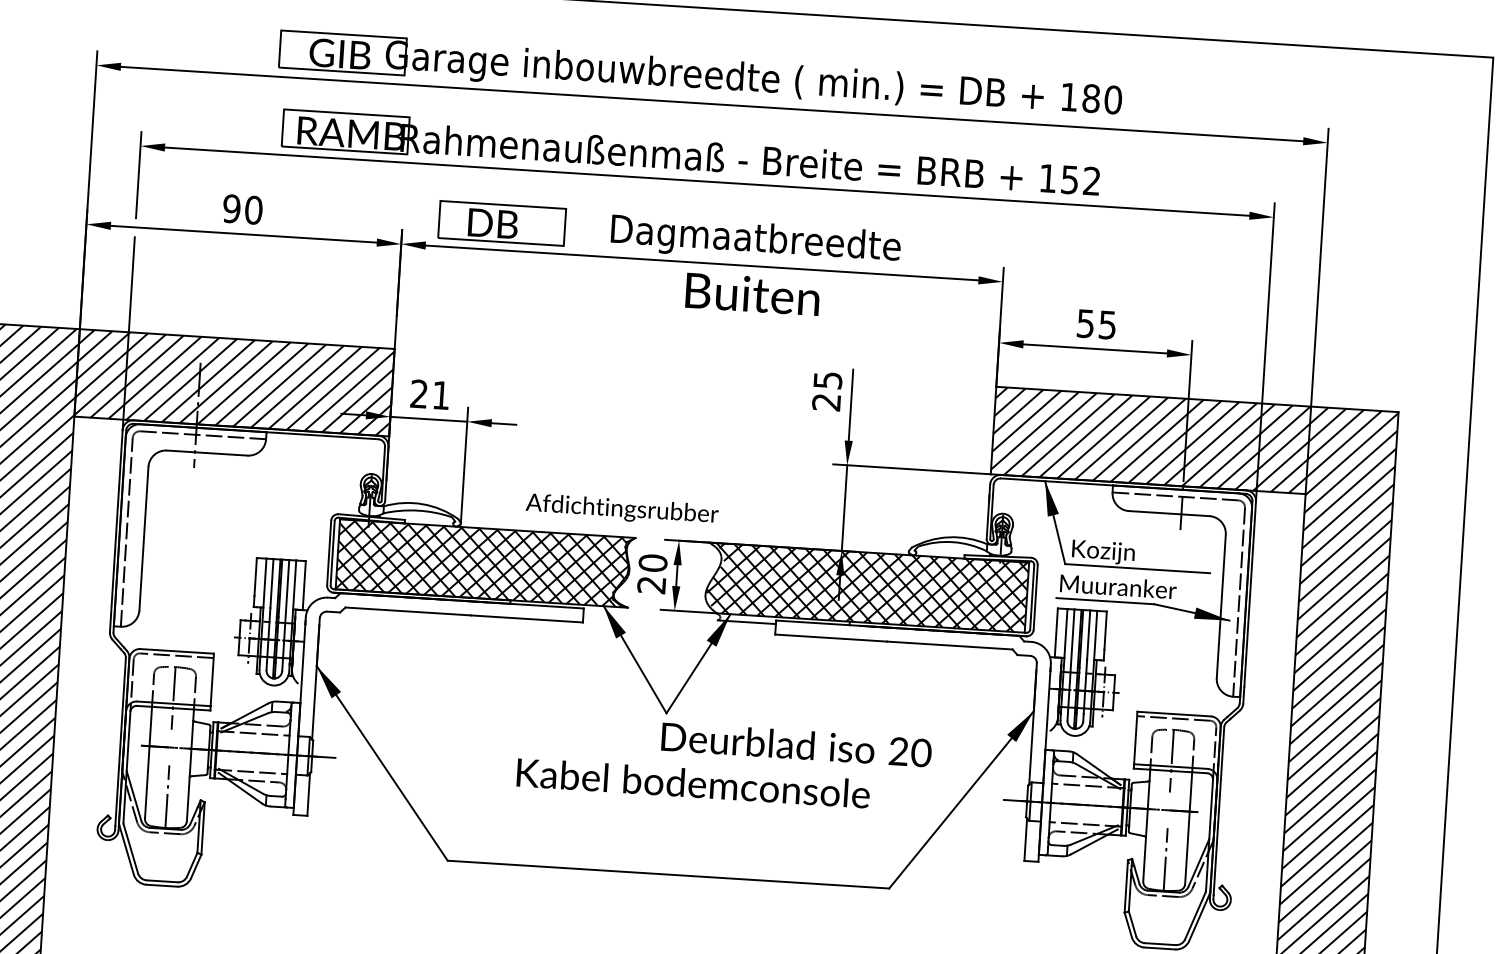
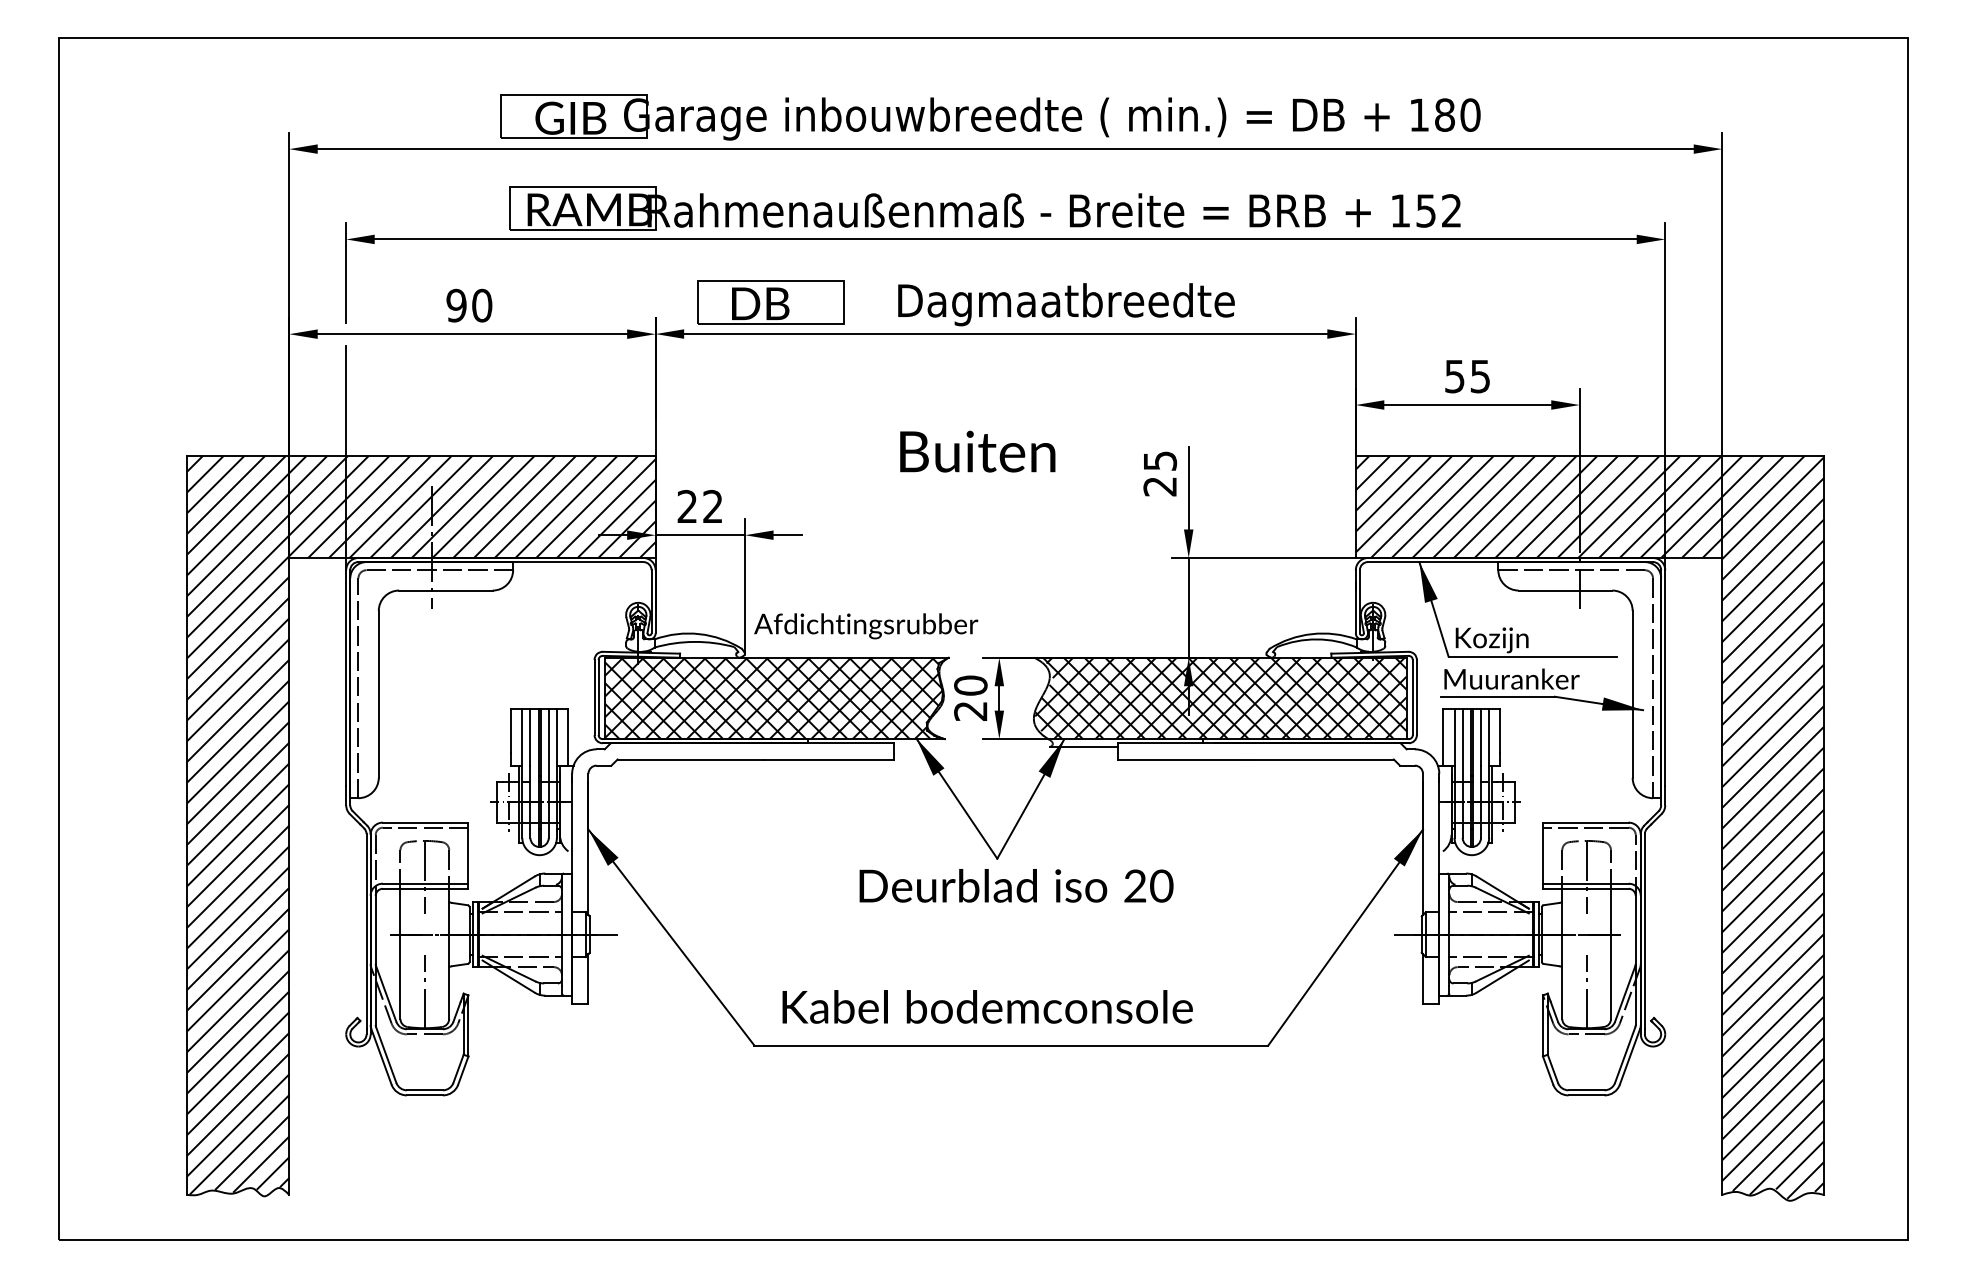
text: (752, 294) -> (977, 451), moved
text: (440, 394) -> (712, 505), 21 -> 22
text: (622, 510) -> (866, 626), moved
text: (796, 744) -> (1016, 885), moved
text: (693, 782) -> (987, 1006), moved

